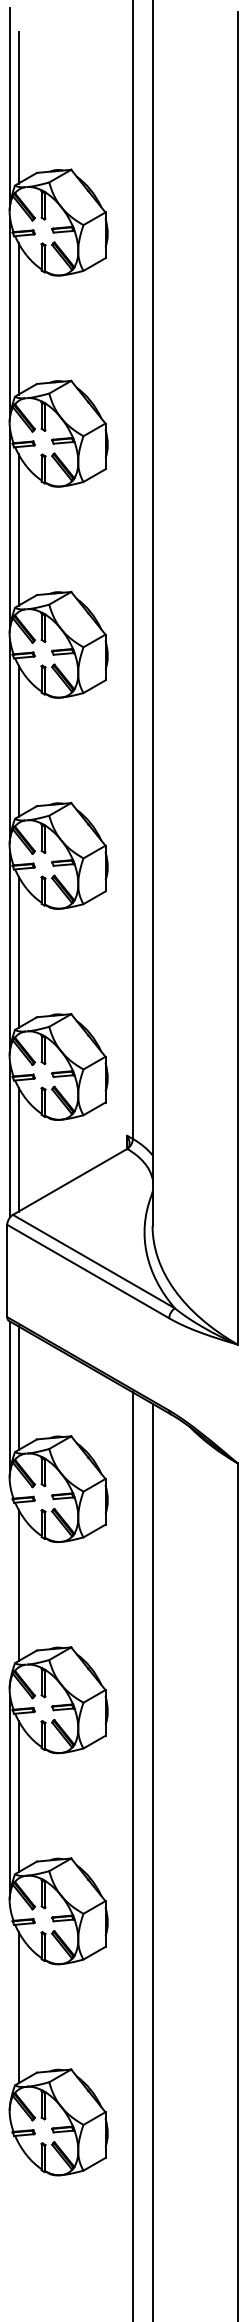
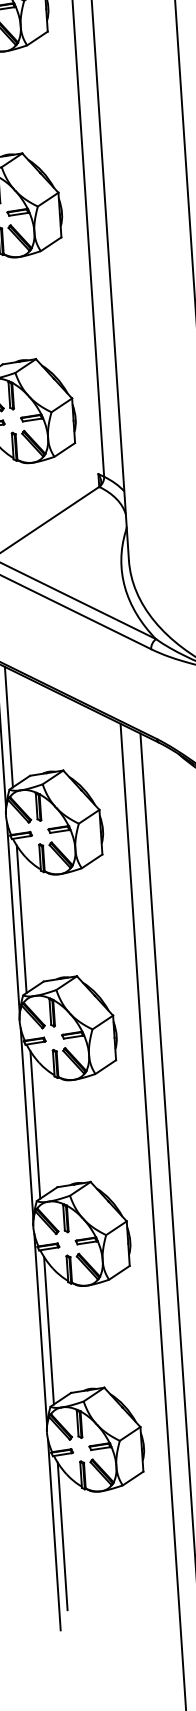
line: (10, 1583) -> (13, 917), added
line: (10, 2005) -> (40, 1329), added
line: (10, 2216) -> (54, 1534), added
line: (18, 2218) -> (62, 1536), added

